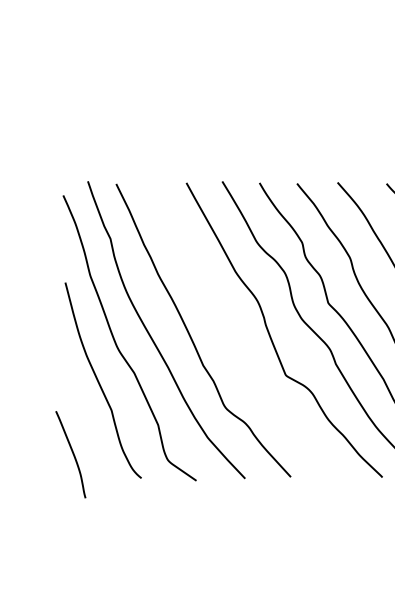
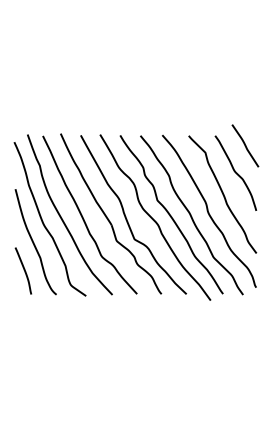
part: (243, 327) -> (111, 213), added
curve: (70, 453) -> (23, 270), moved

